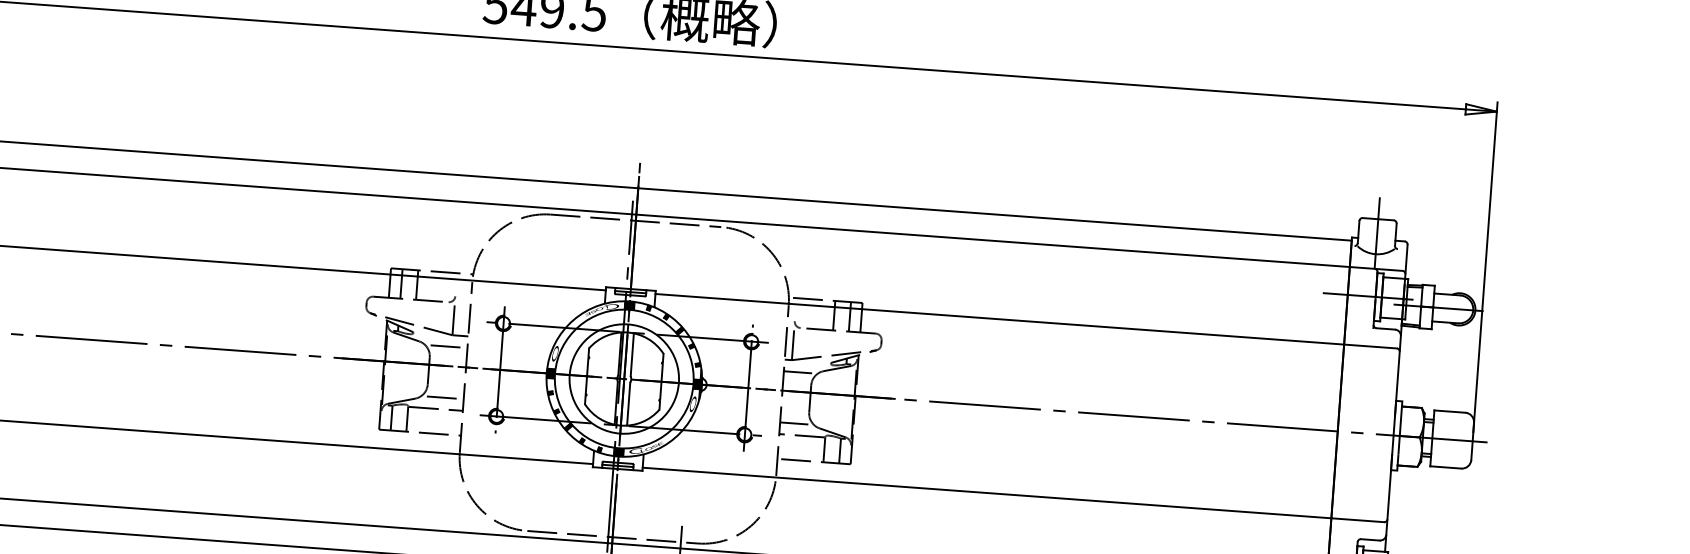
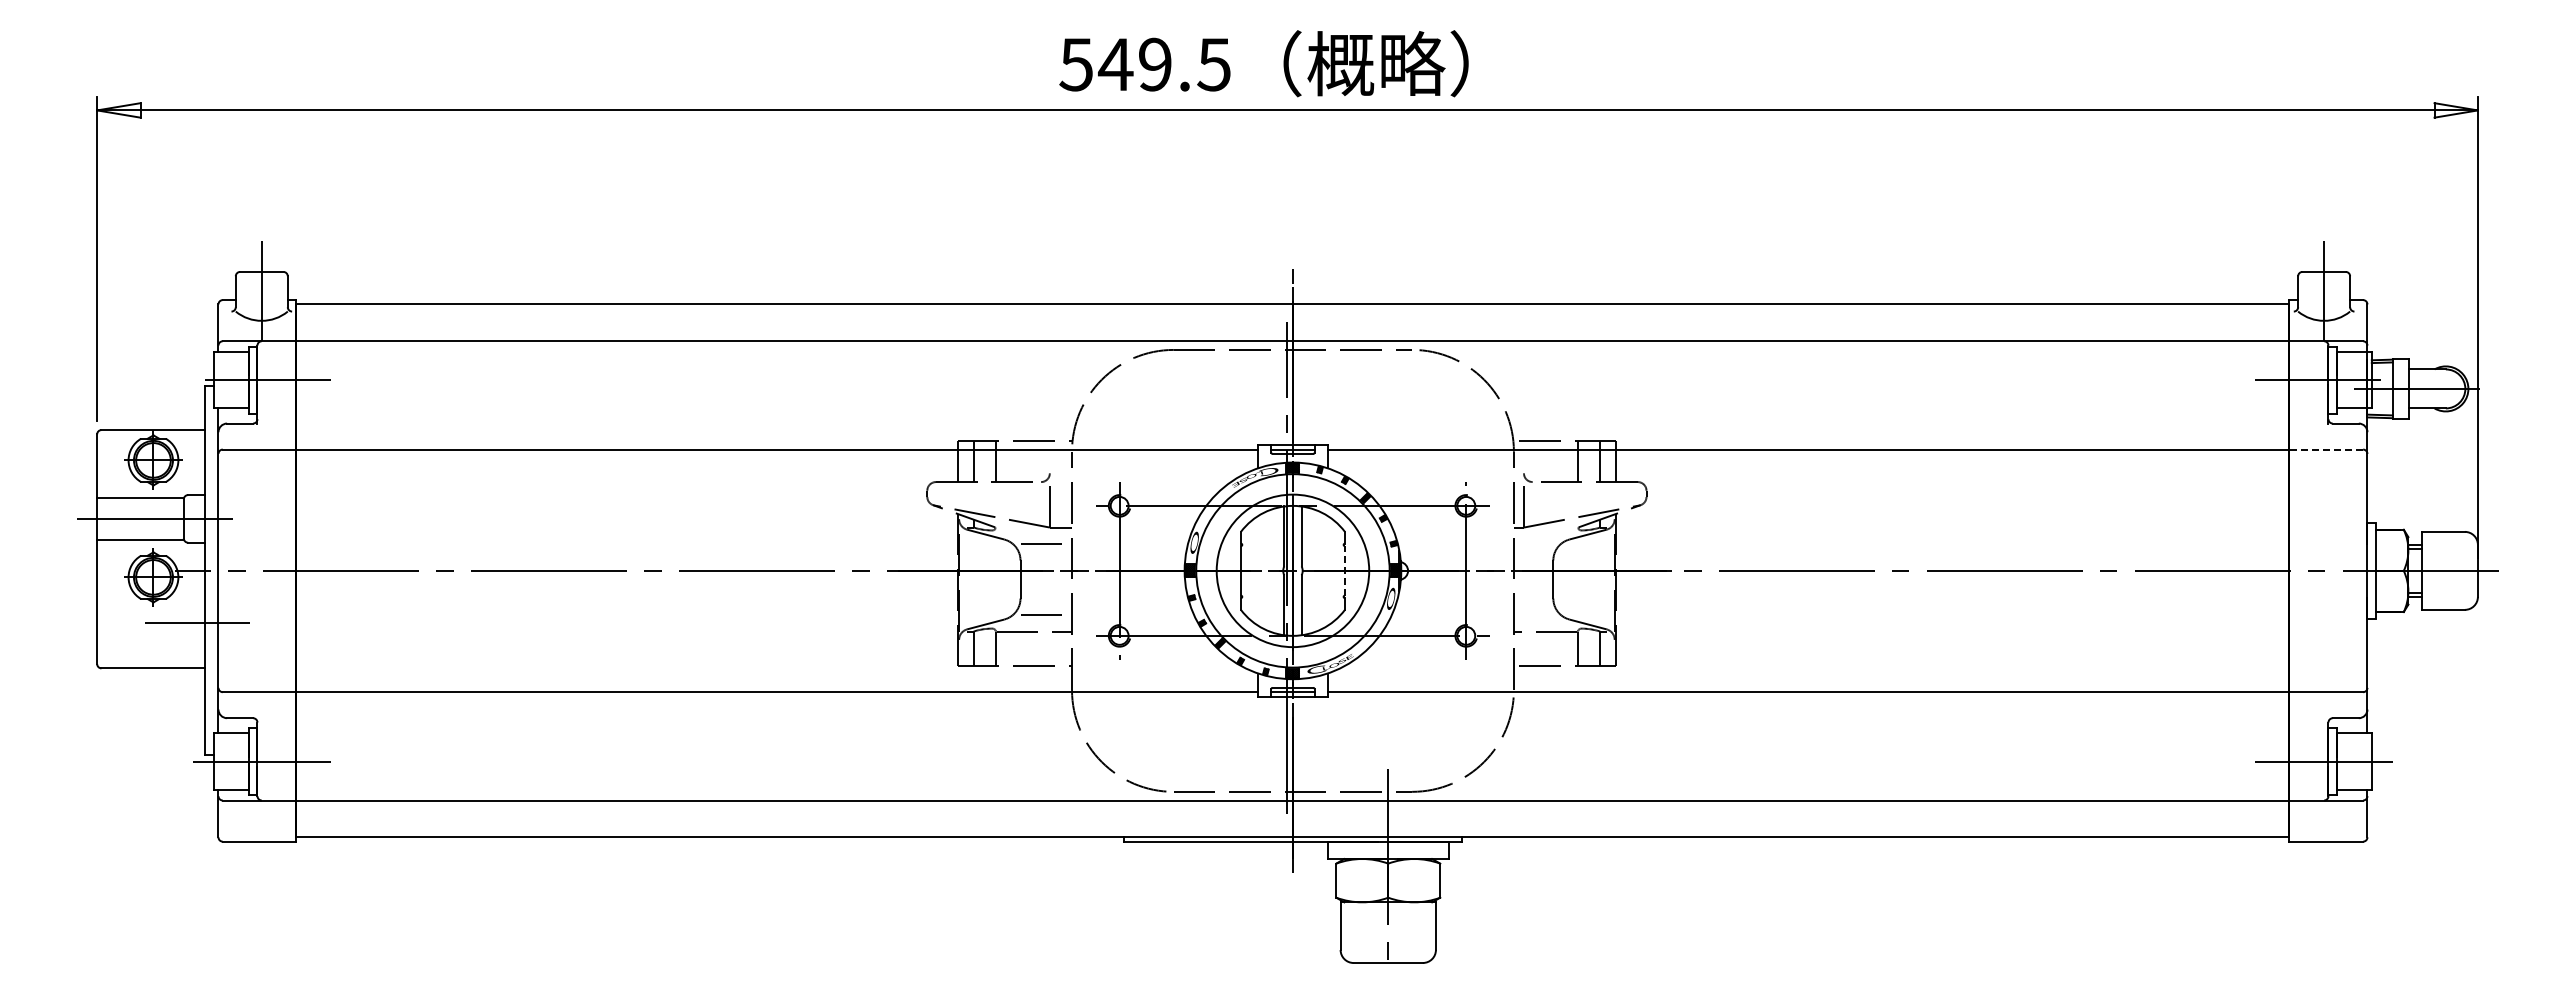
line: (1370, 346) -> (2326, 449), solid -> dashed
line: (797, 372) -> (1533, 543), removed
line: (661, 381) -> (1344, 570), solid -> dashed
line: (794, 423) -> (1533, 615), removed

